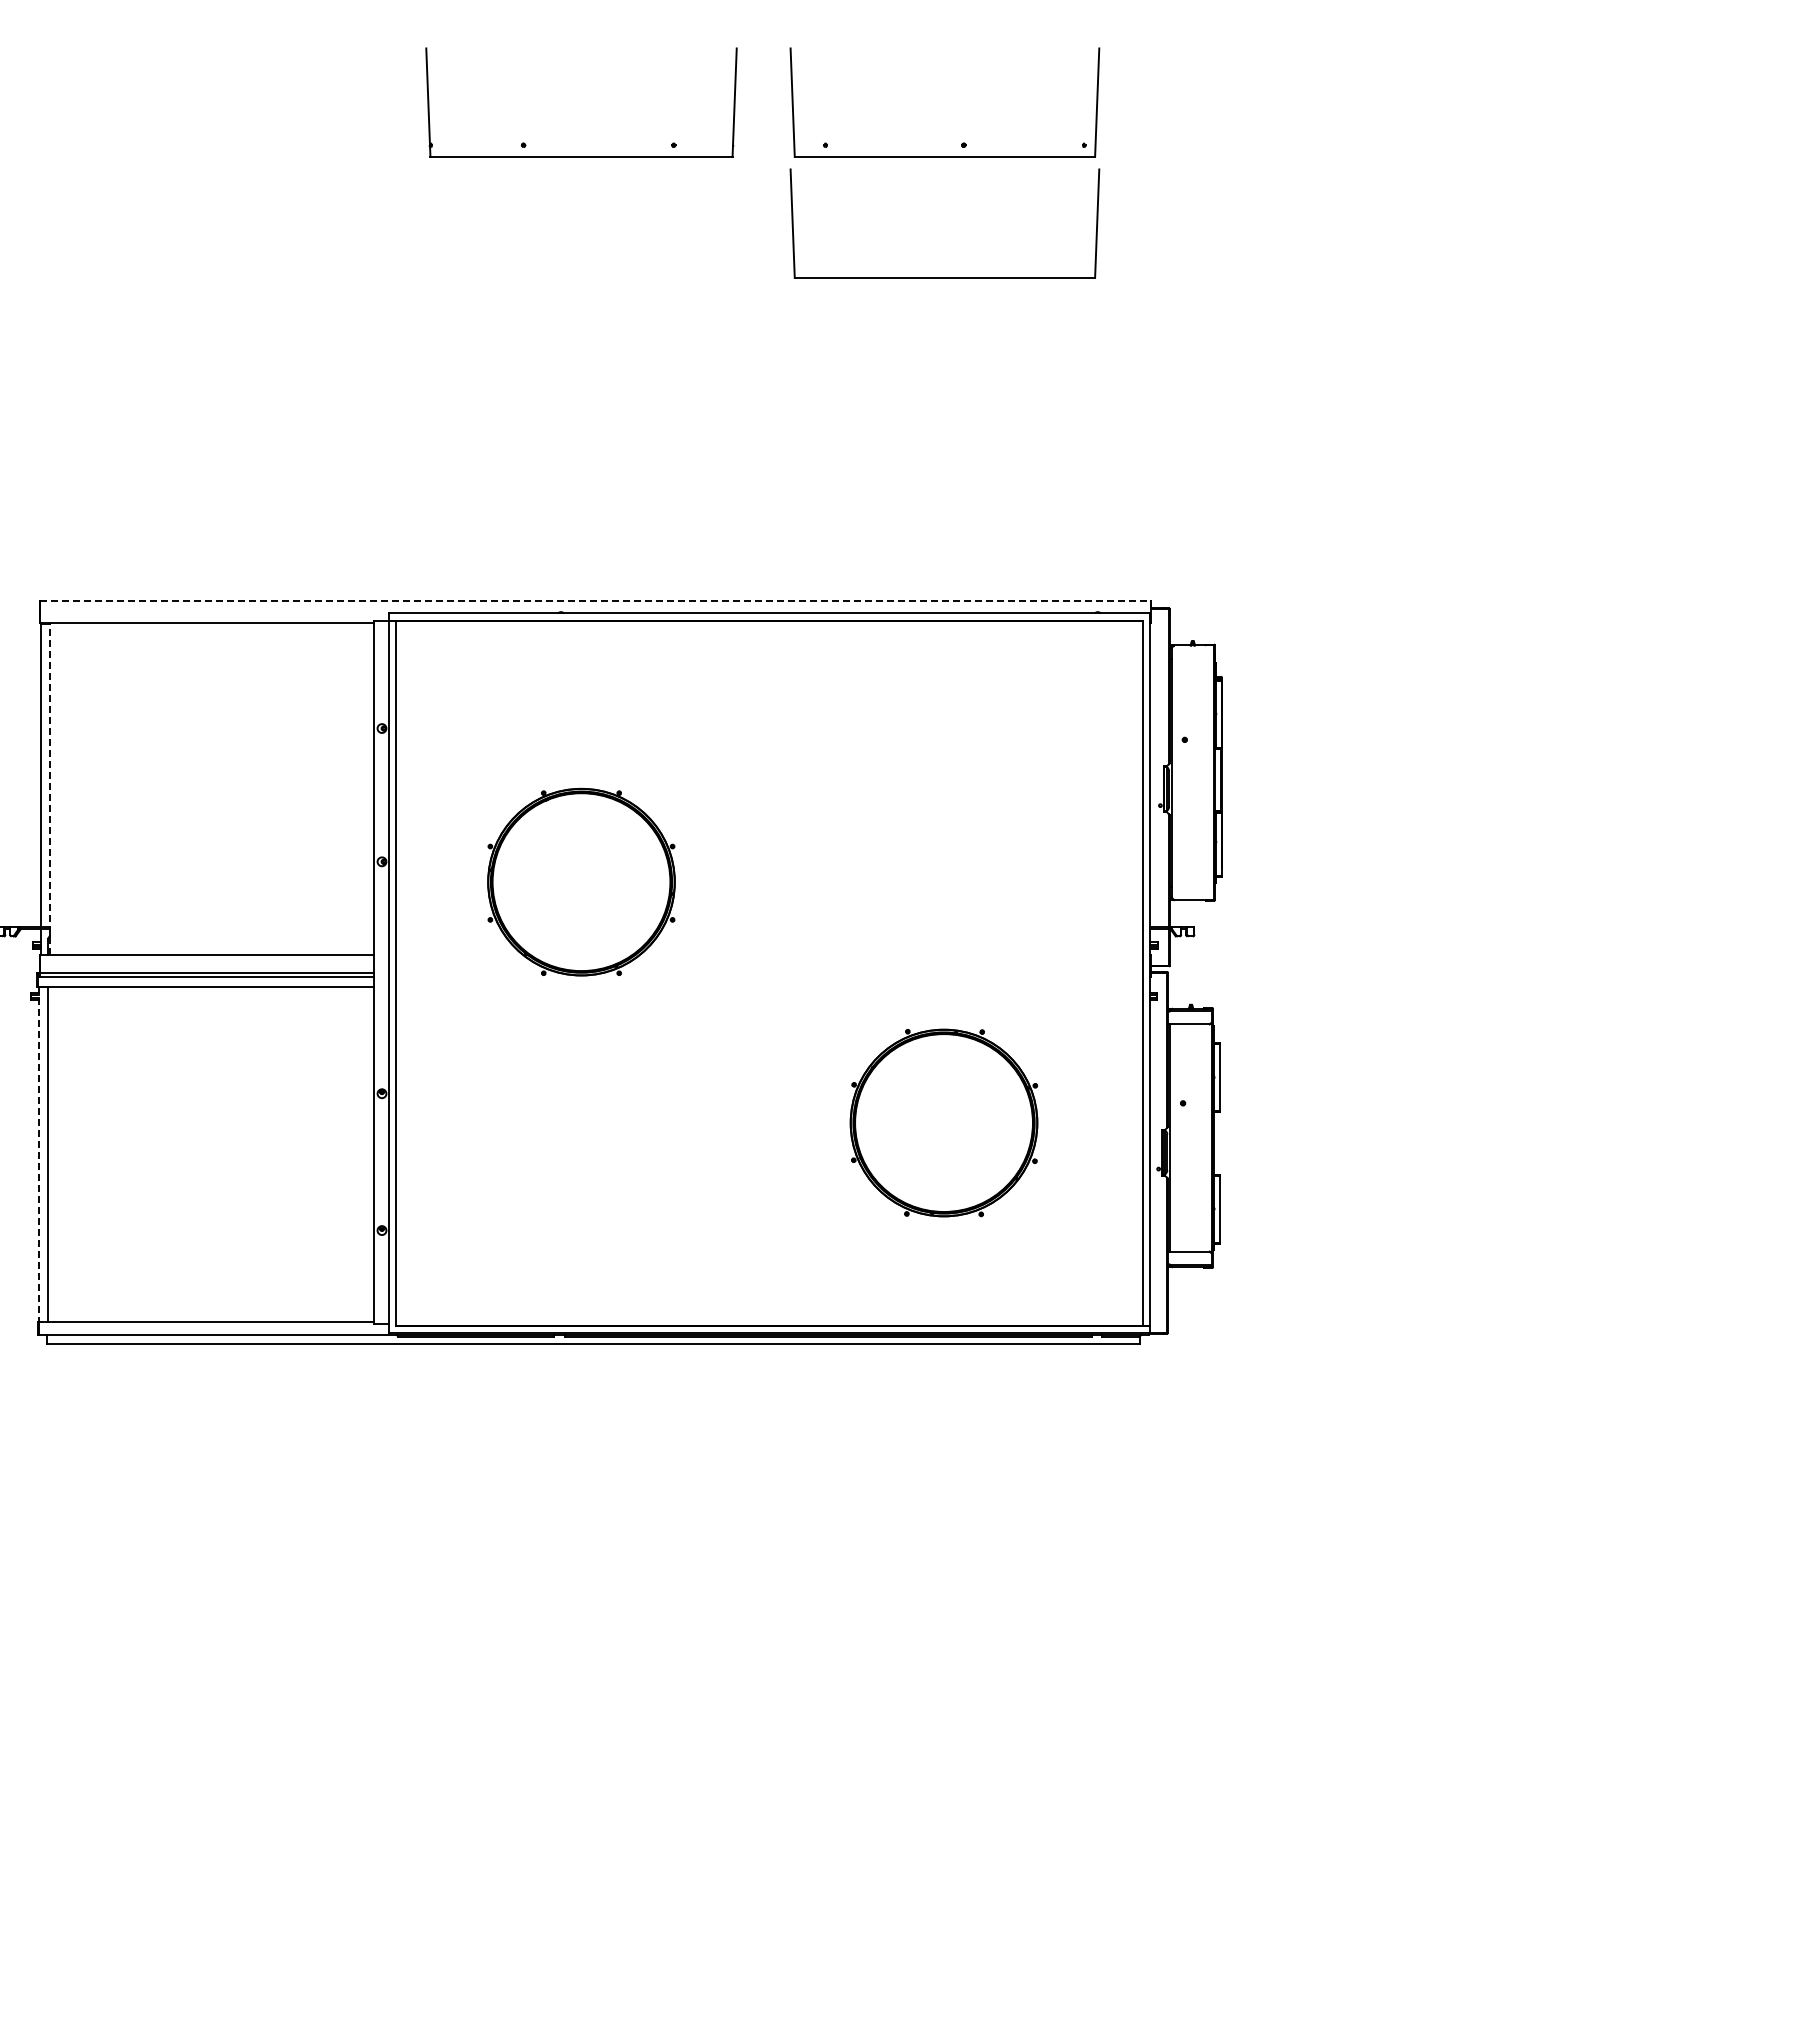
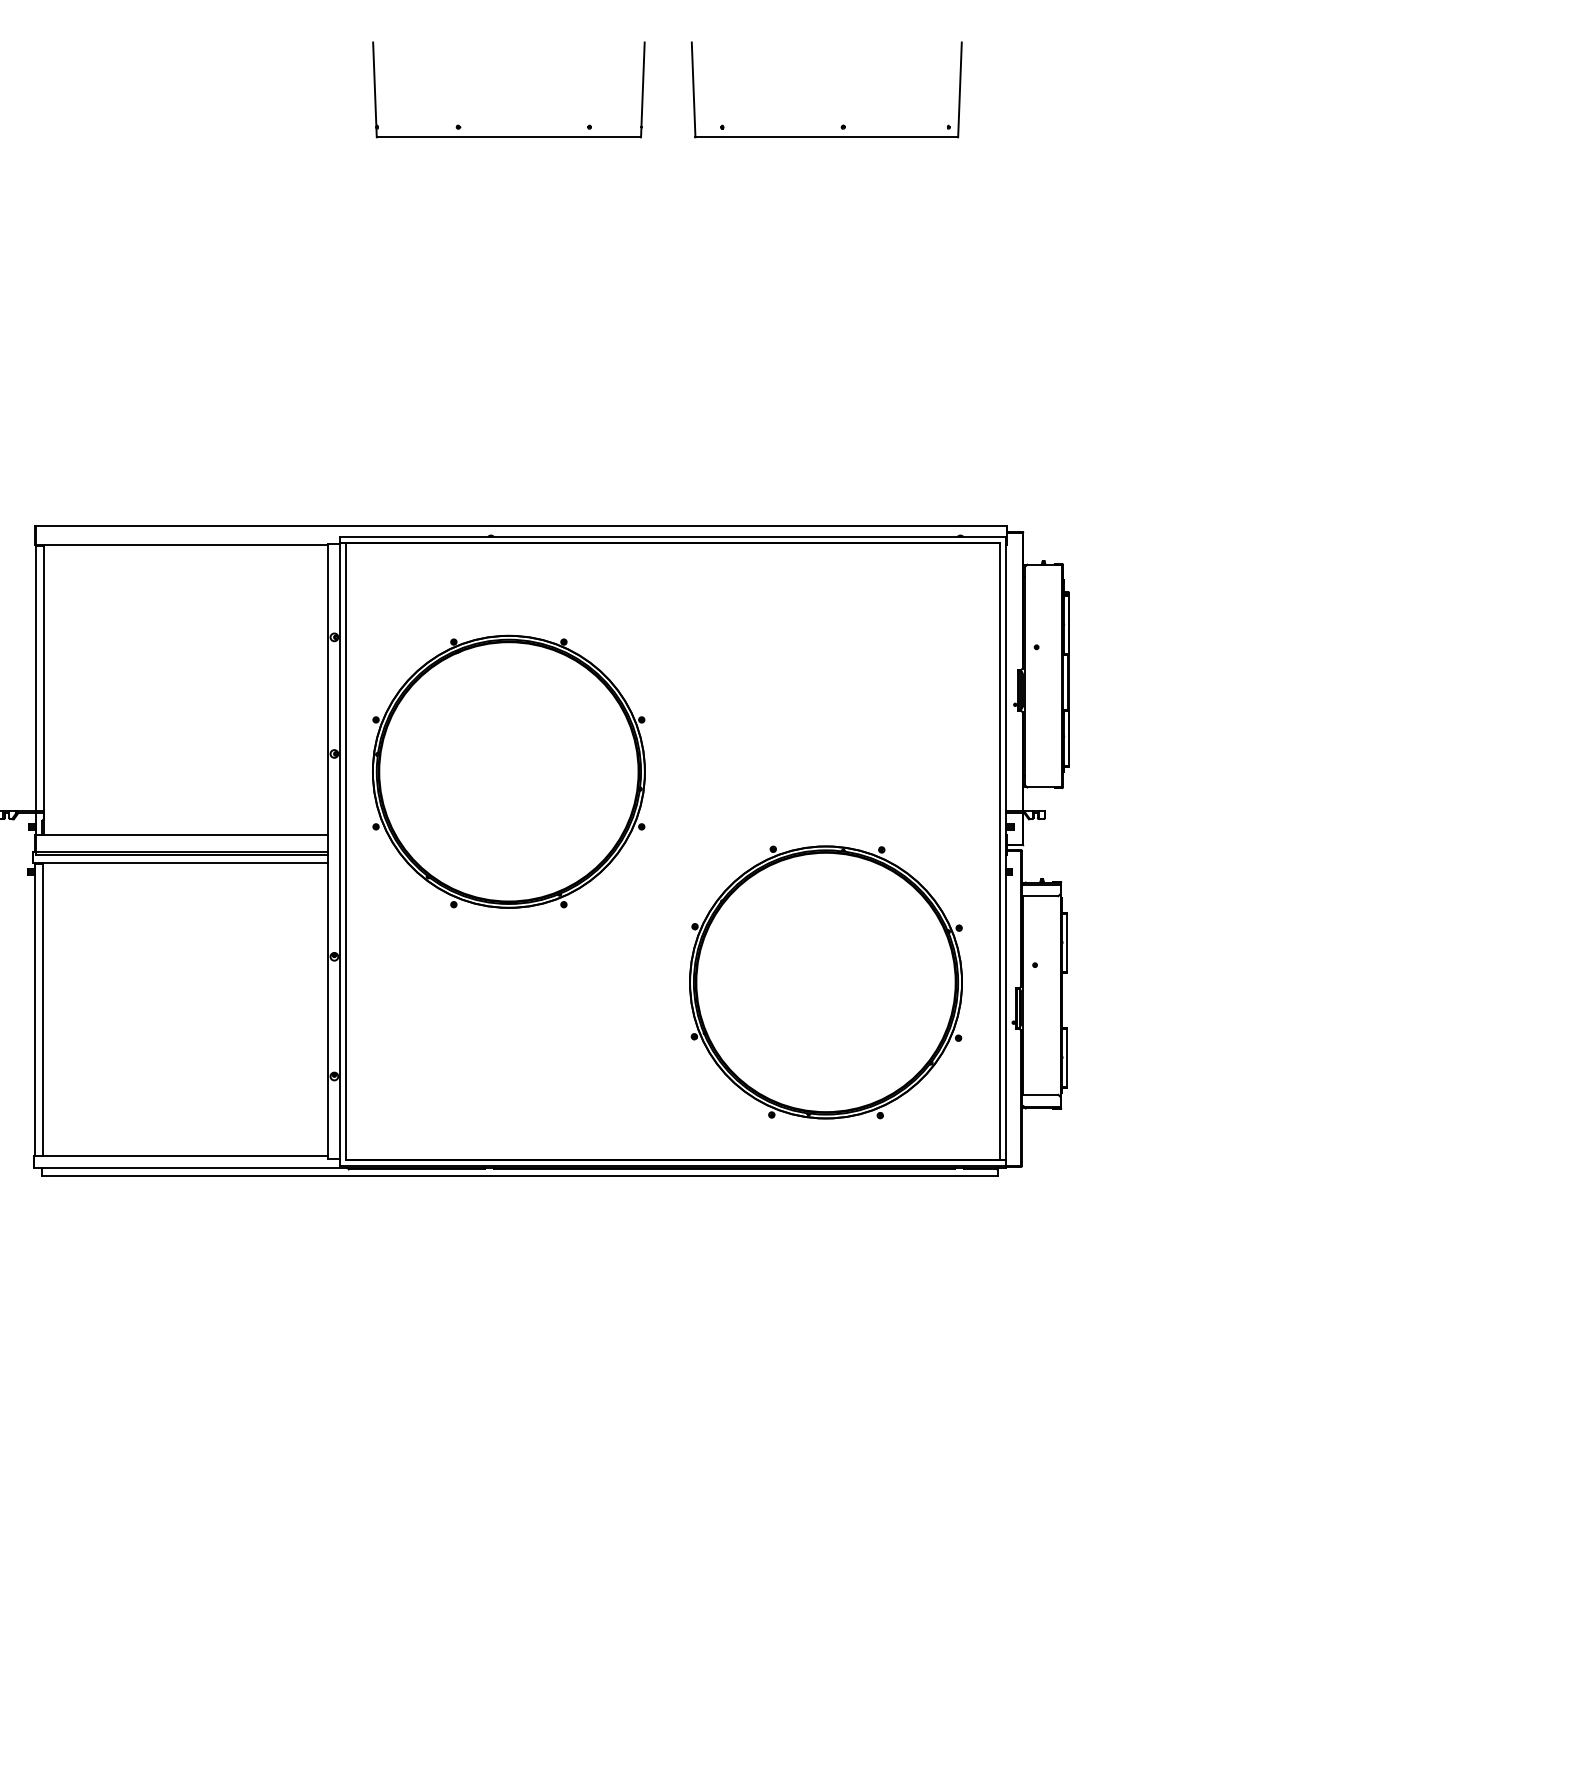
part: (944, 277) -> (826, 242), removed
line: (596, 601) -> (522, 526), dashed -> solid
line: (50, 788) -> (44, 689), dashed -> solid
part: (581, 881) -> (508, 771), size x1.67
part: (943, 1122) -> (825, 981), size x1.67
line: (39, 1155) -> (34, 1010), dashed -> solid

